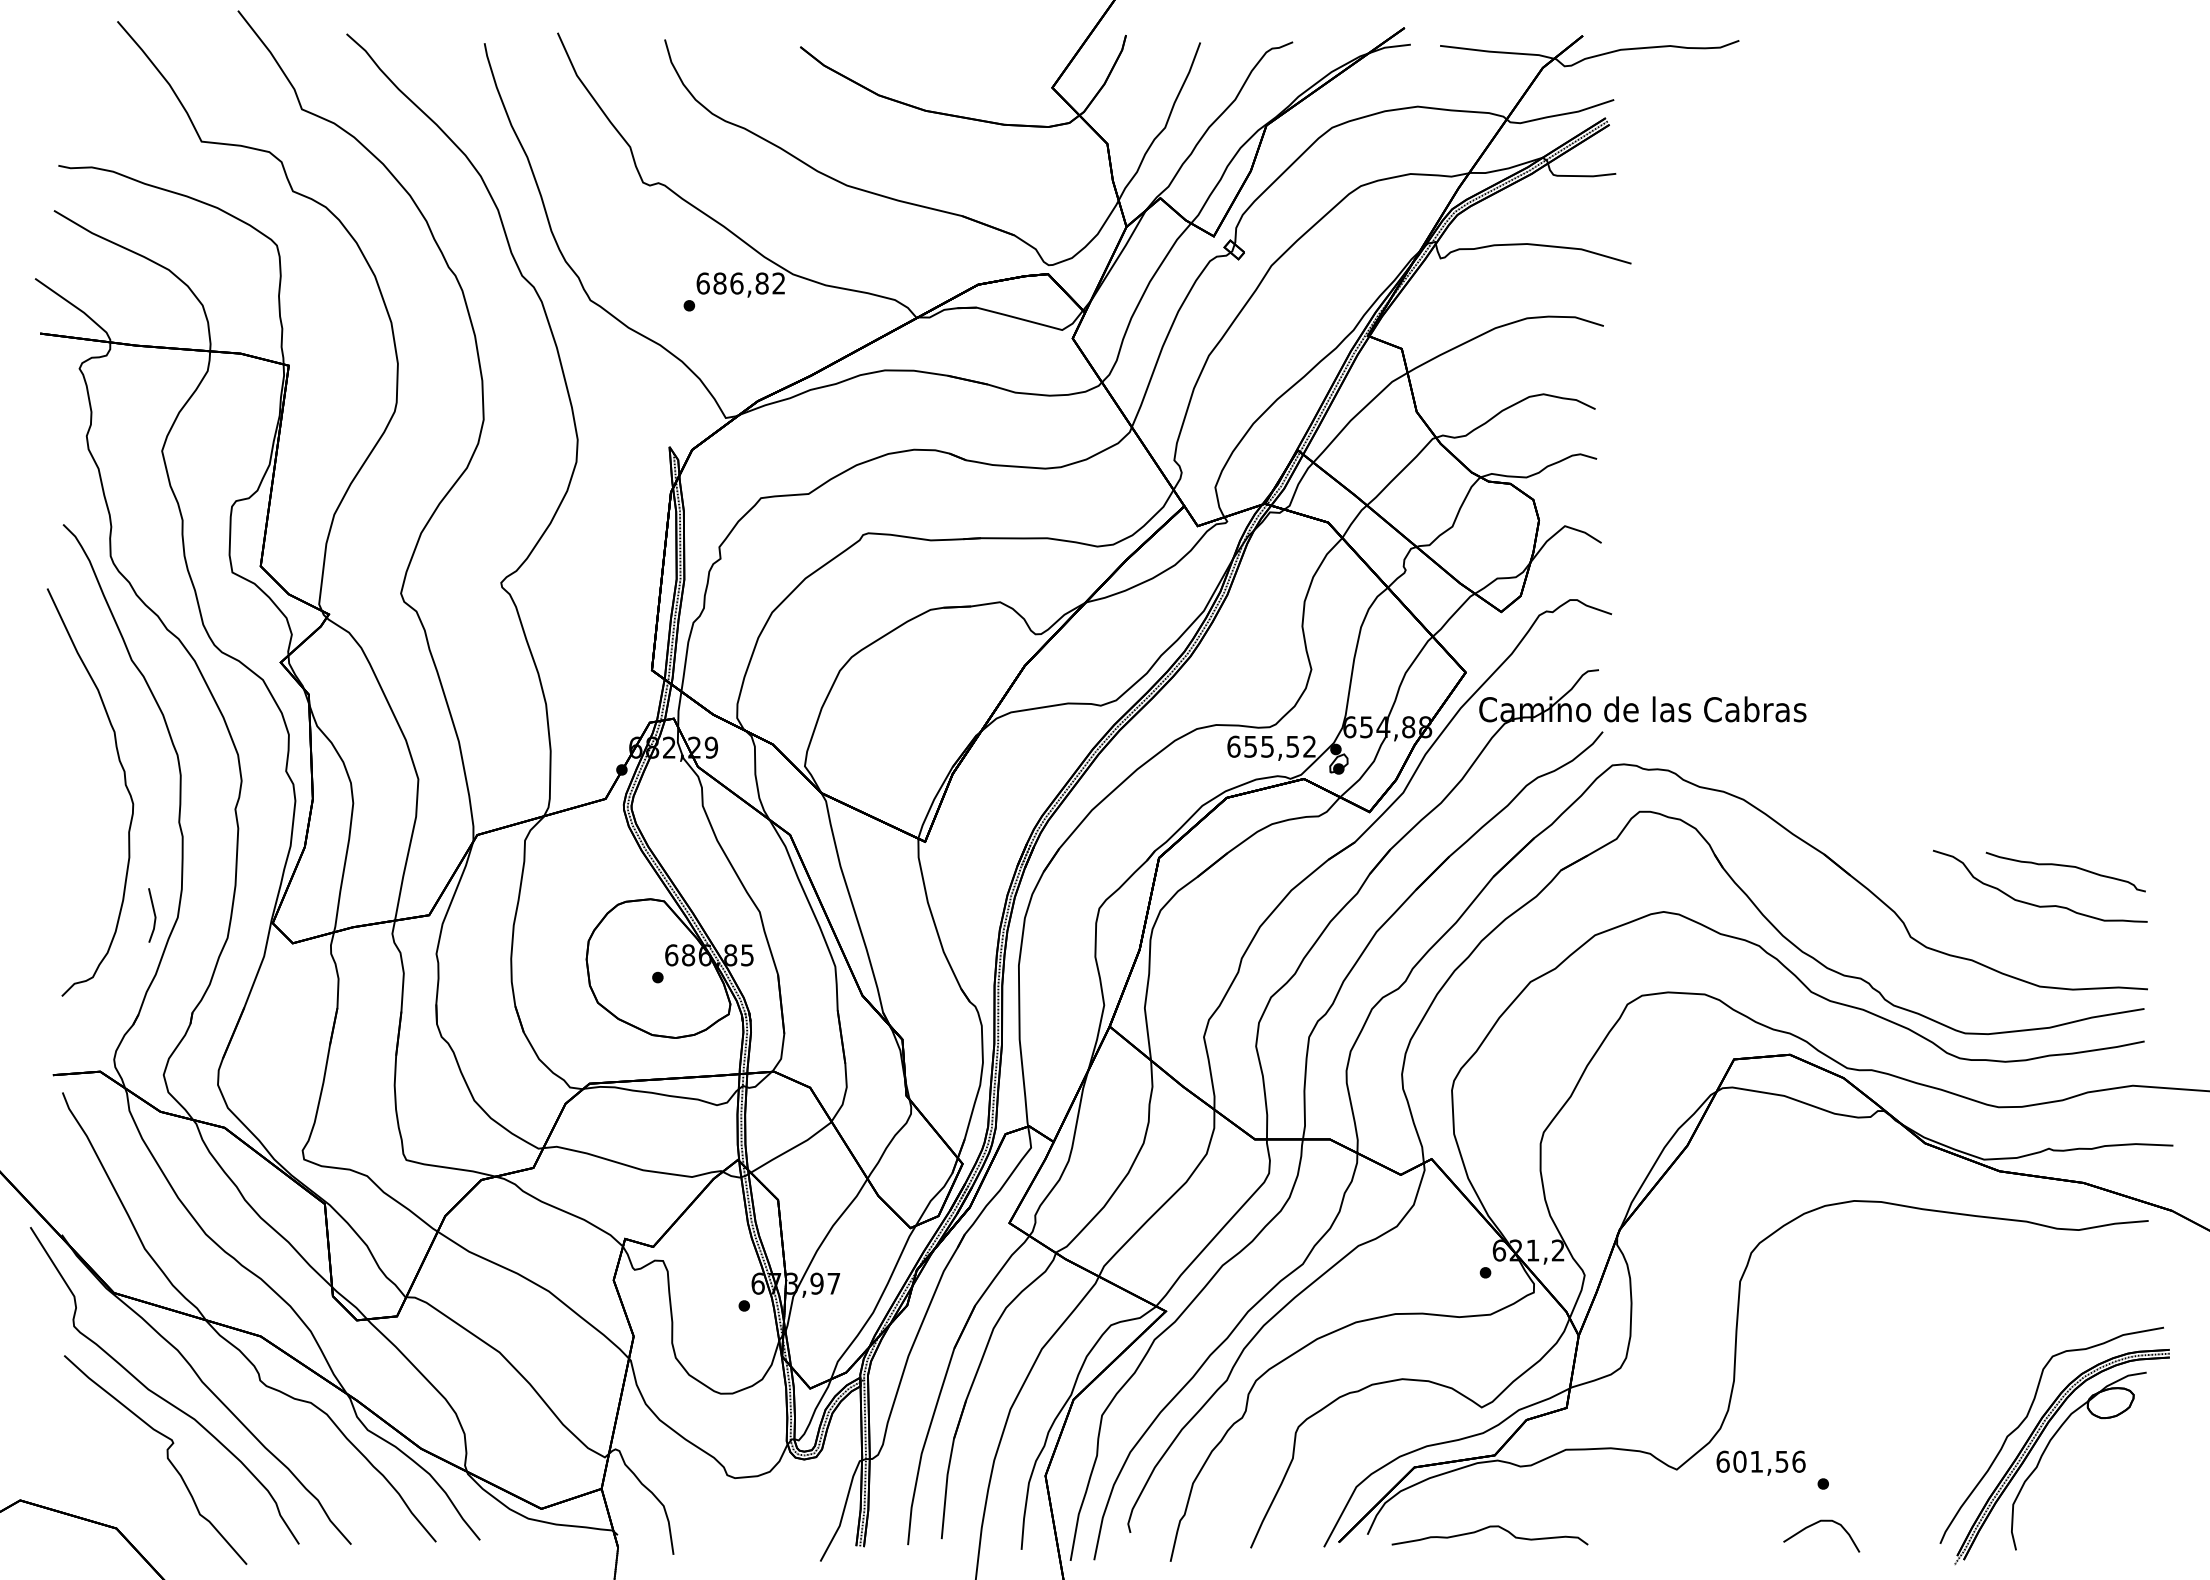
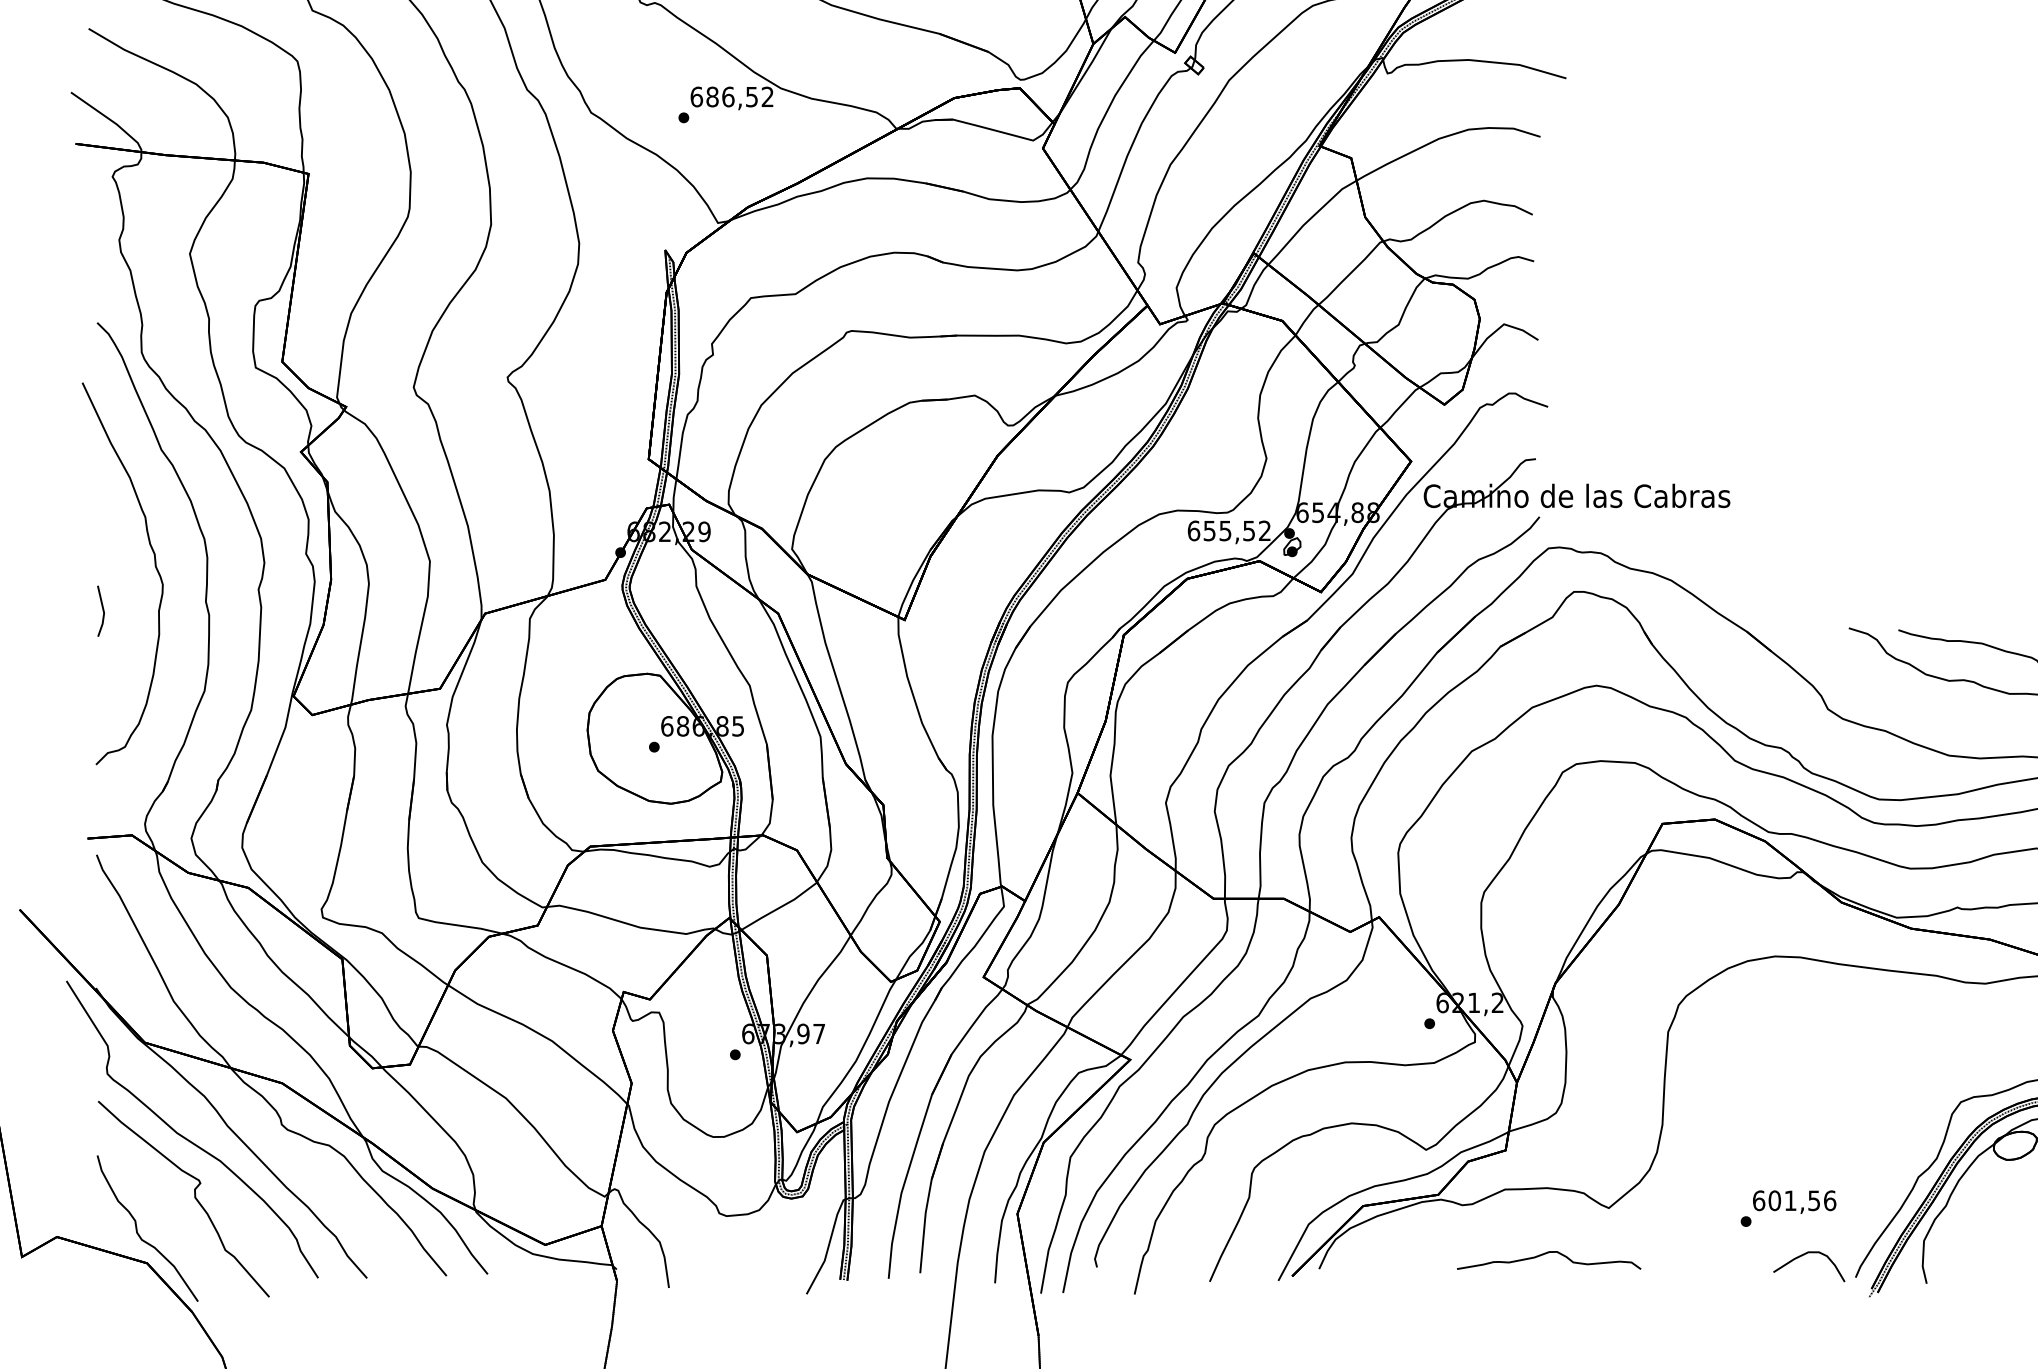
text: (761, 283) -> (751, 96), 686,82 -> 686,52
line: (154, 915) -> (103, 611), moved
text: (1760, 1462) -> (1794, 1201), moved
part: (106, 1492) -> (137, 1229), added
curve: (1815, 1524) -> (1803, 1255), moved
curve: (1488, 1528) -> (1547, 1253), moved

